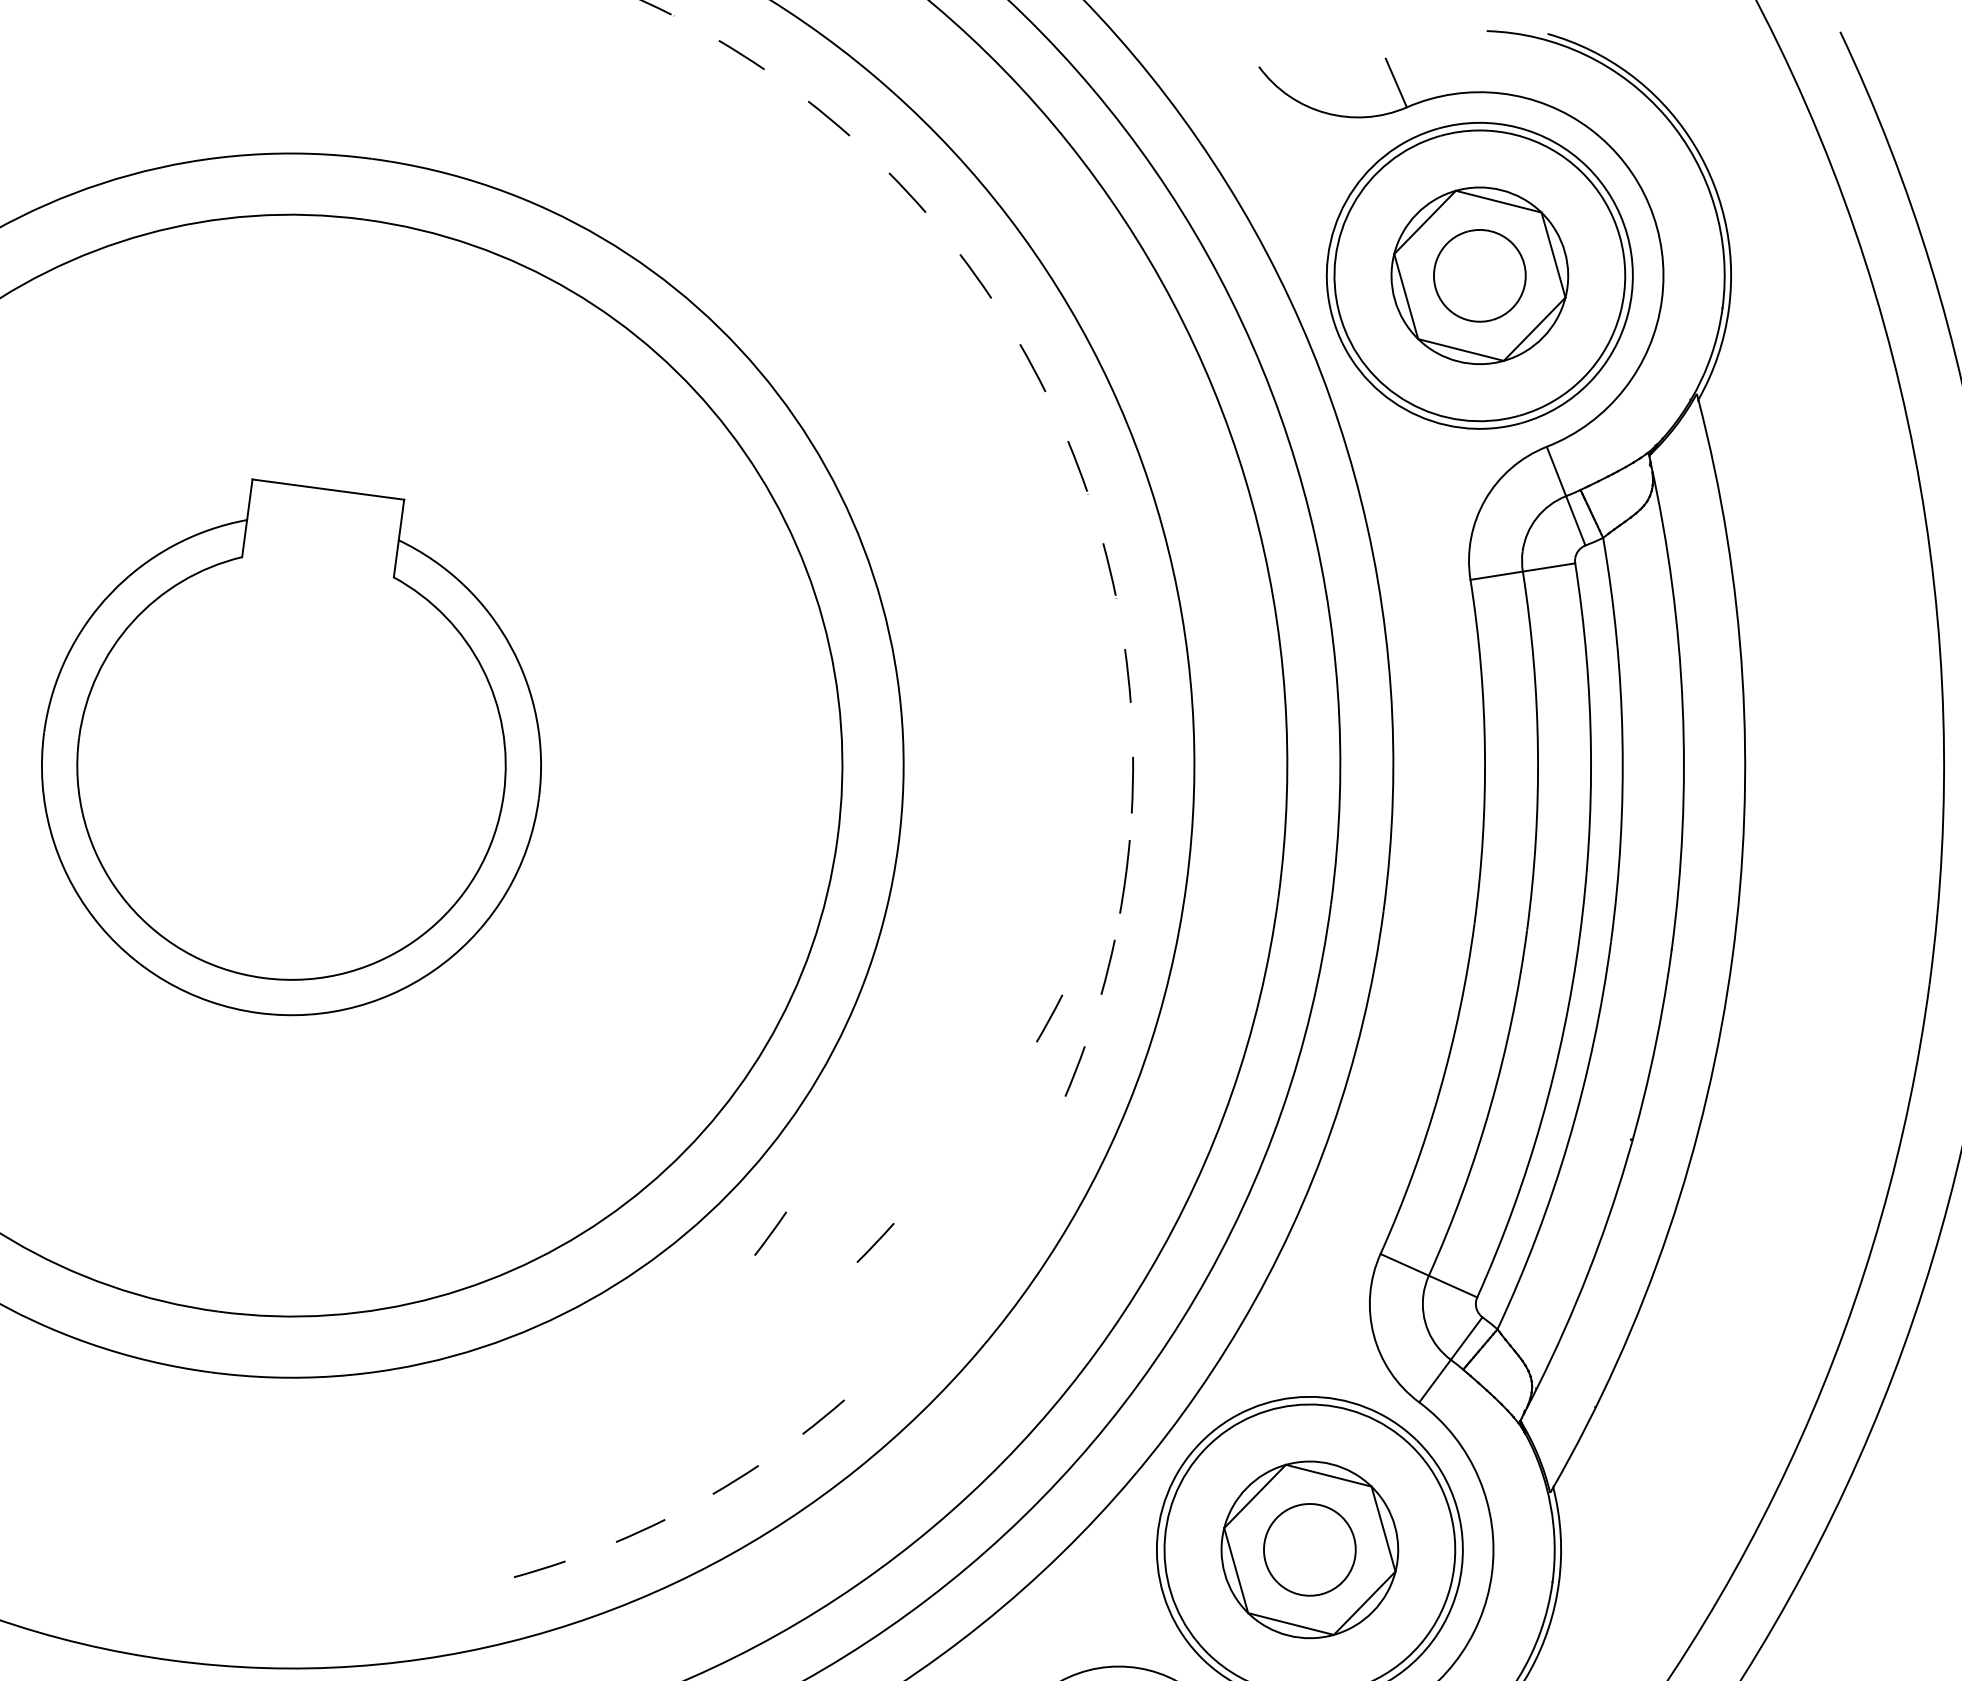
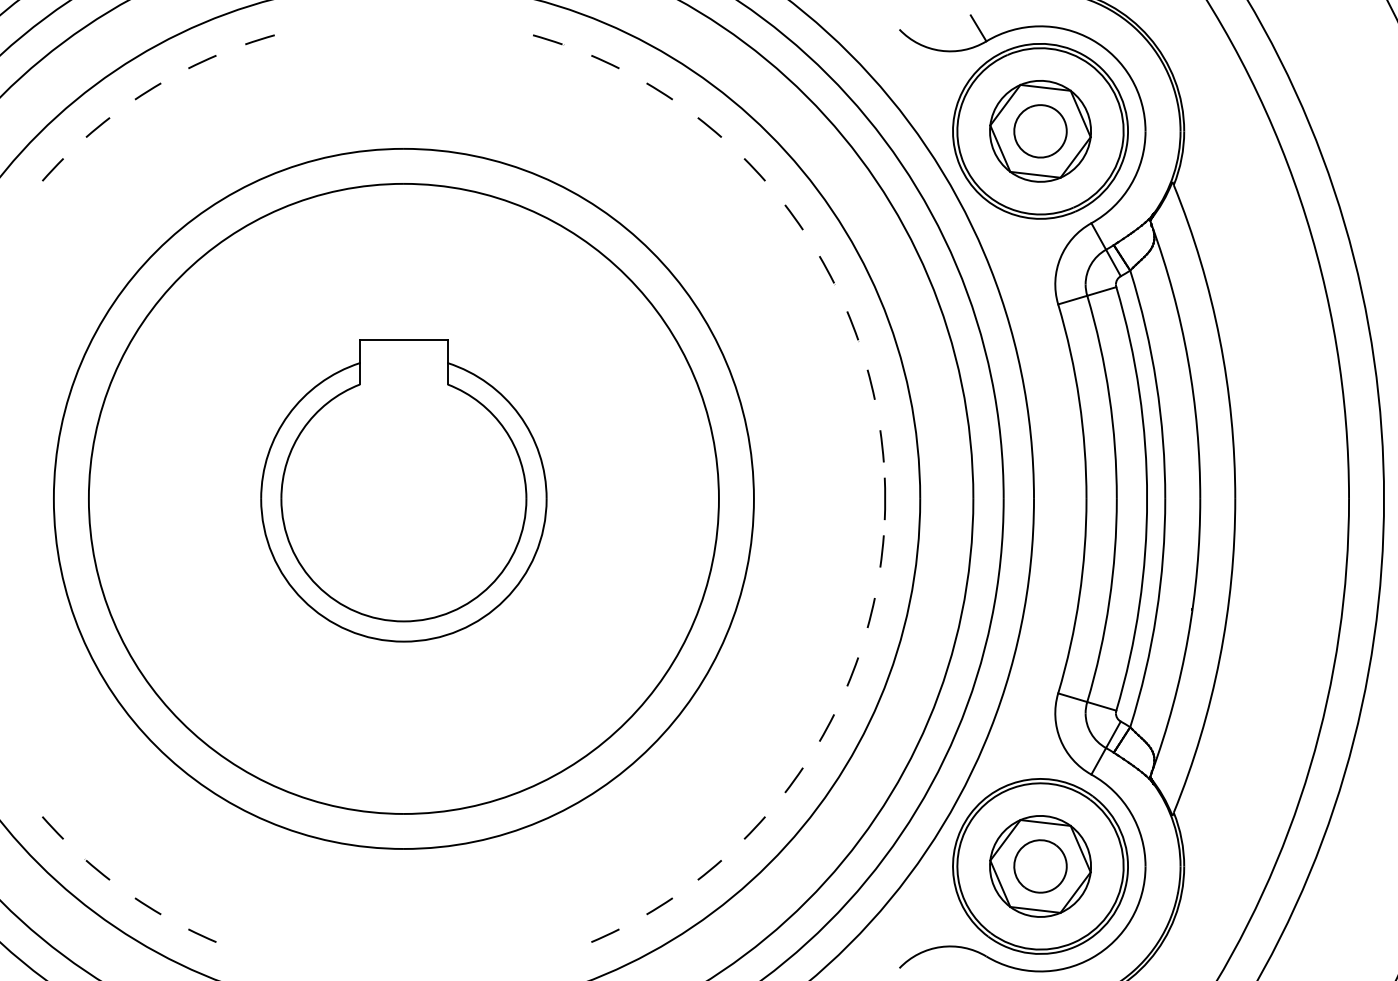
line: (1049, 1017) -> (852, 671), moved
line: (770, 1232) -> (826, 727), moved
line: (874, 1243) -> (793, 780), moved

